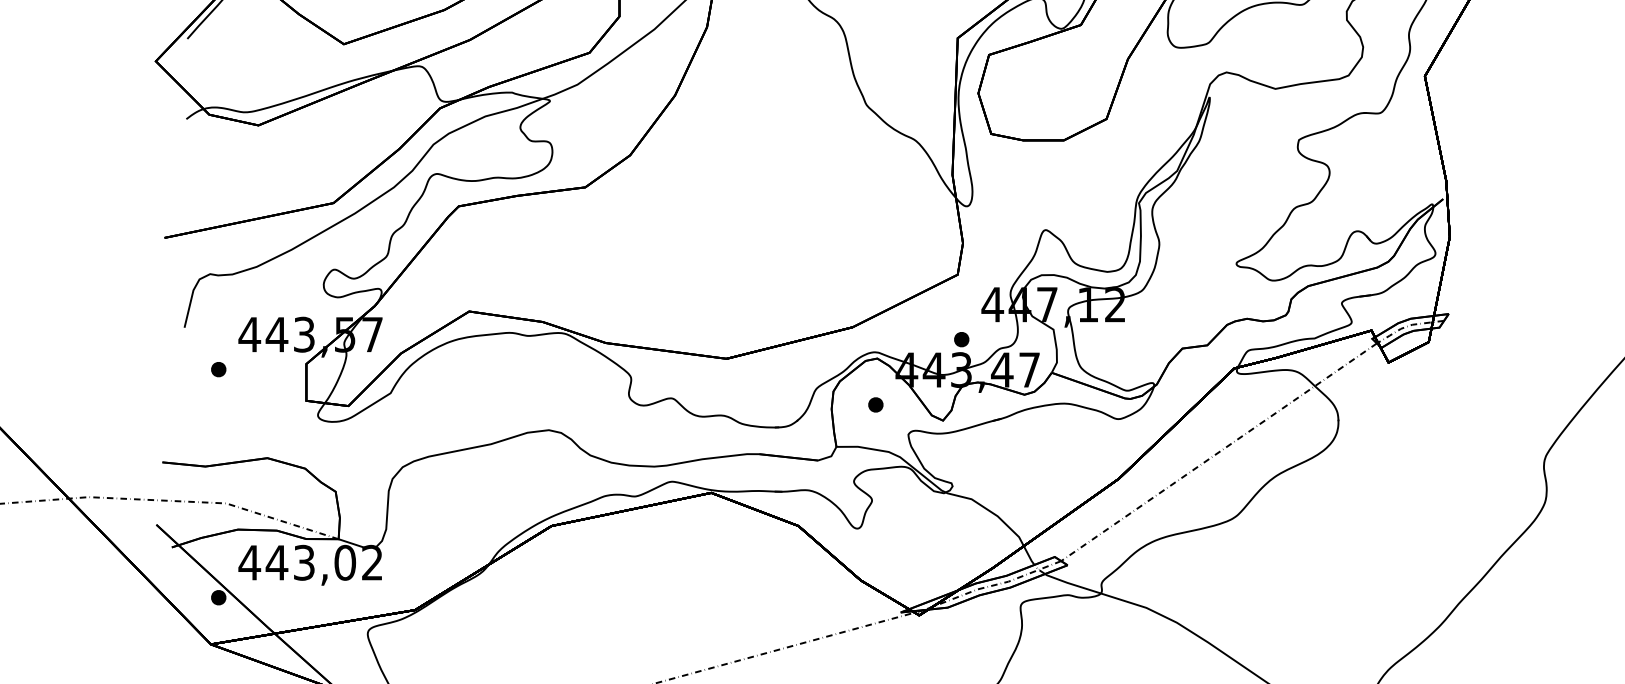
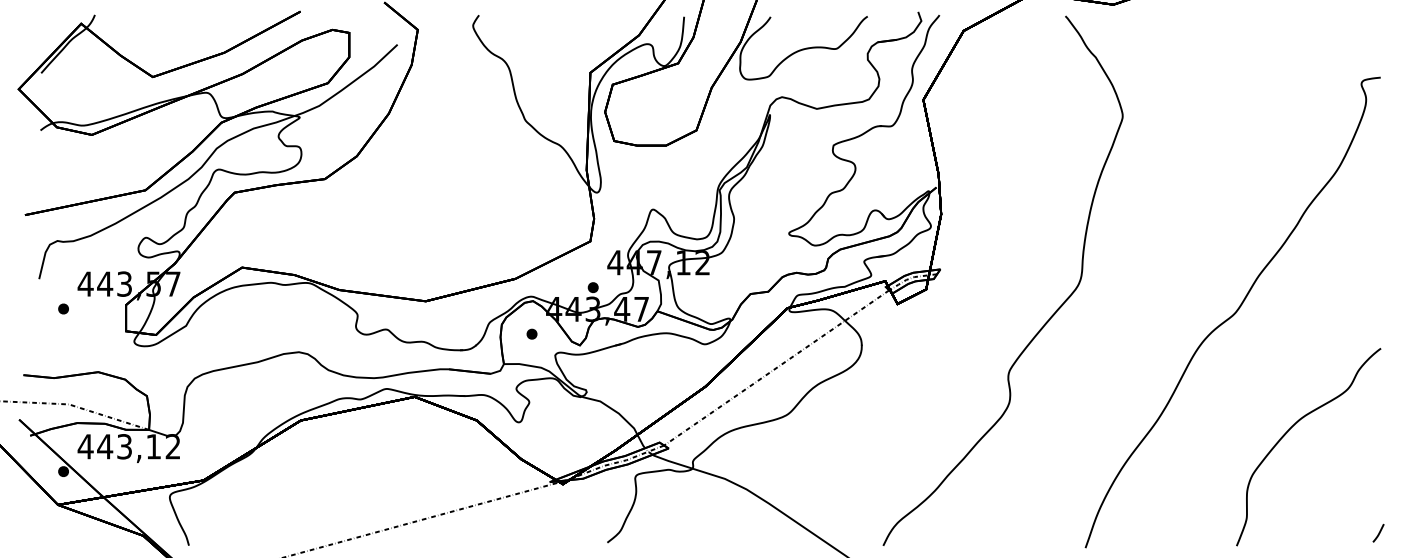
text: (344, 562) -> (153, 446), 443,02 -> 443,12

